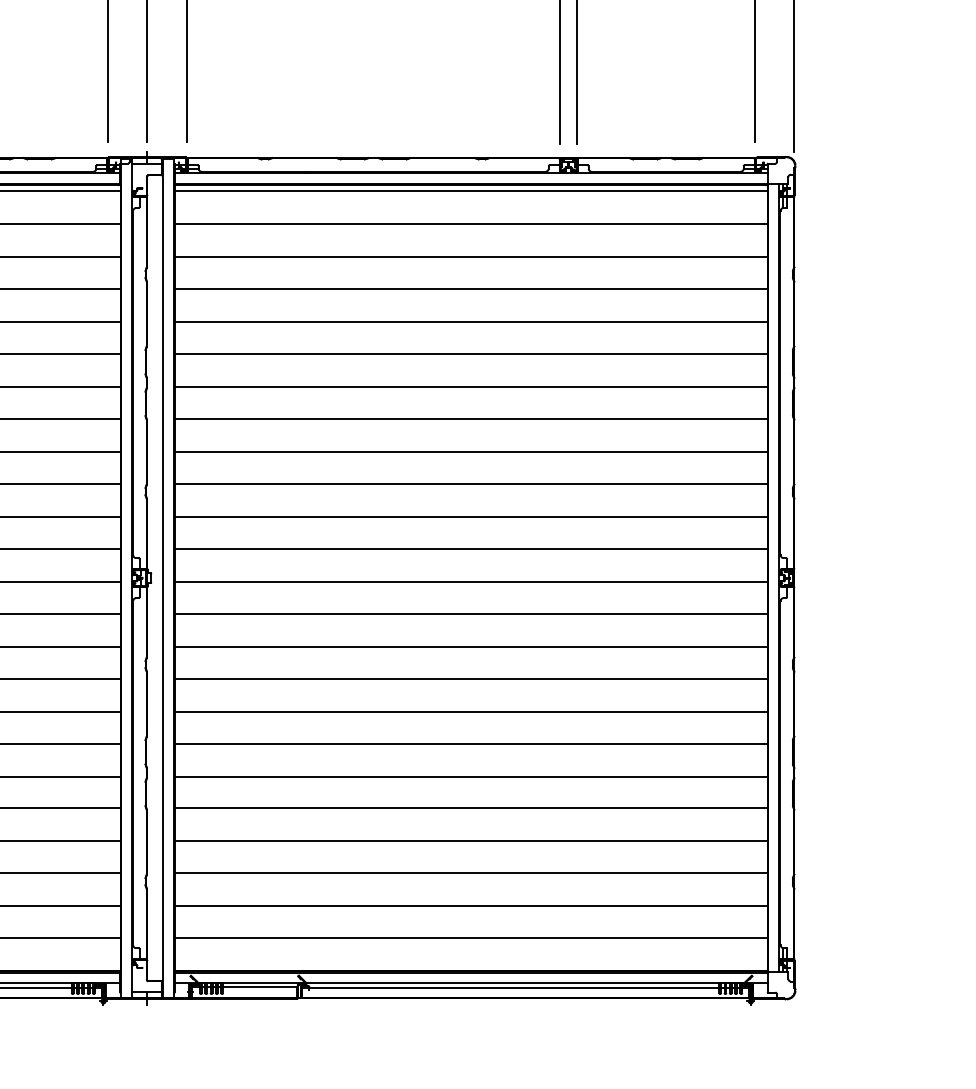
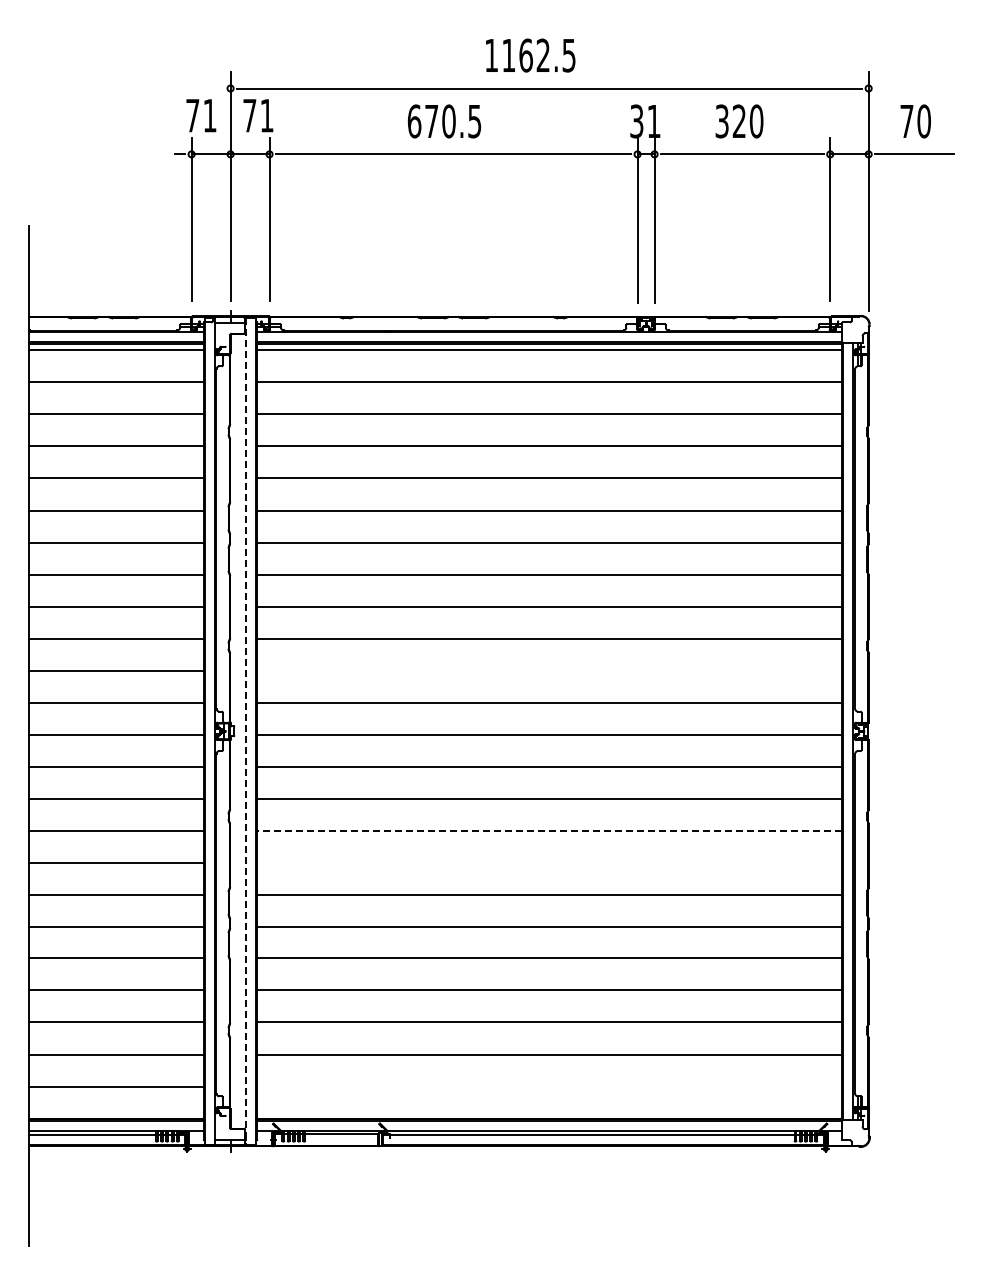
line: (470, 516) -> (549, 670), removed
line: (163, 578) -> (246, 731), solid -> dashed
line: (470, 679) -> (549, 831), solid -> dashed
line: (470, 712) -> (549, 863), removed
line: (470, 938) -> (549, 1086), removed

